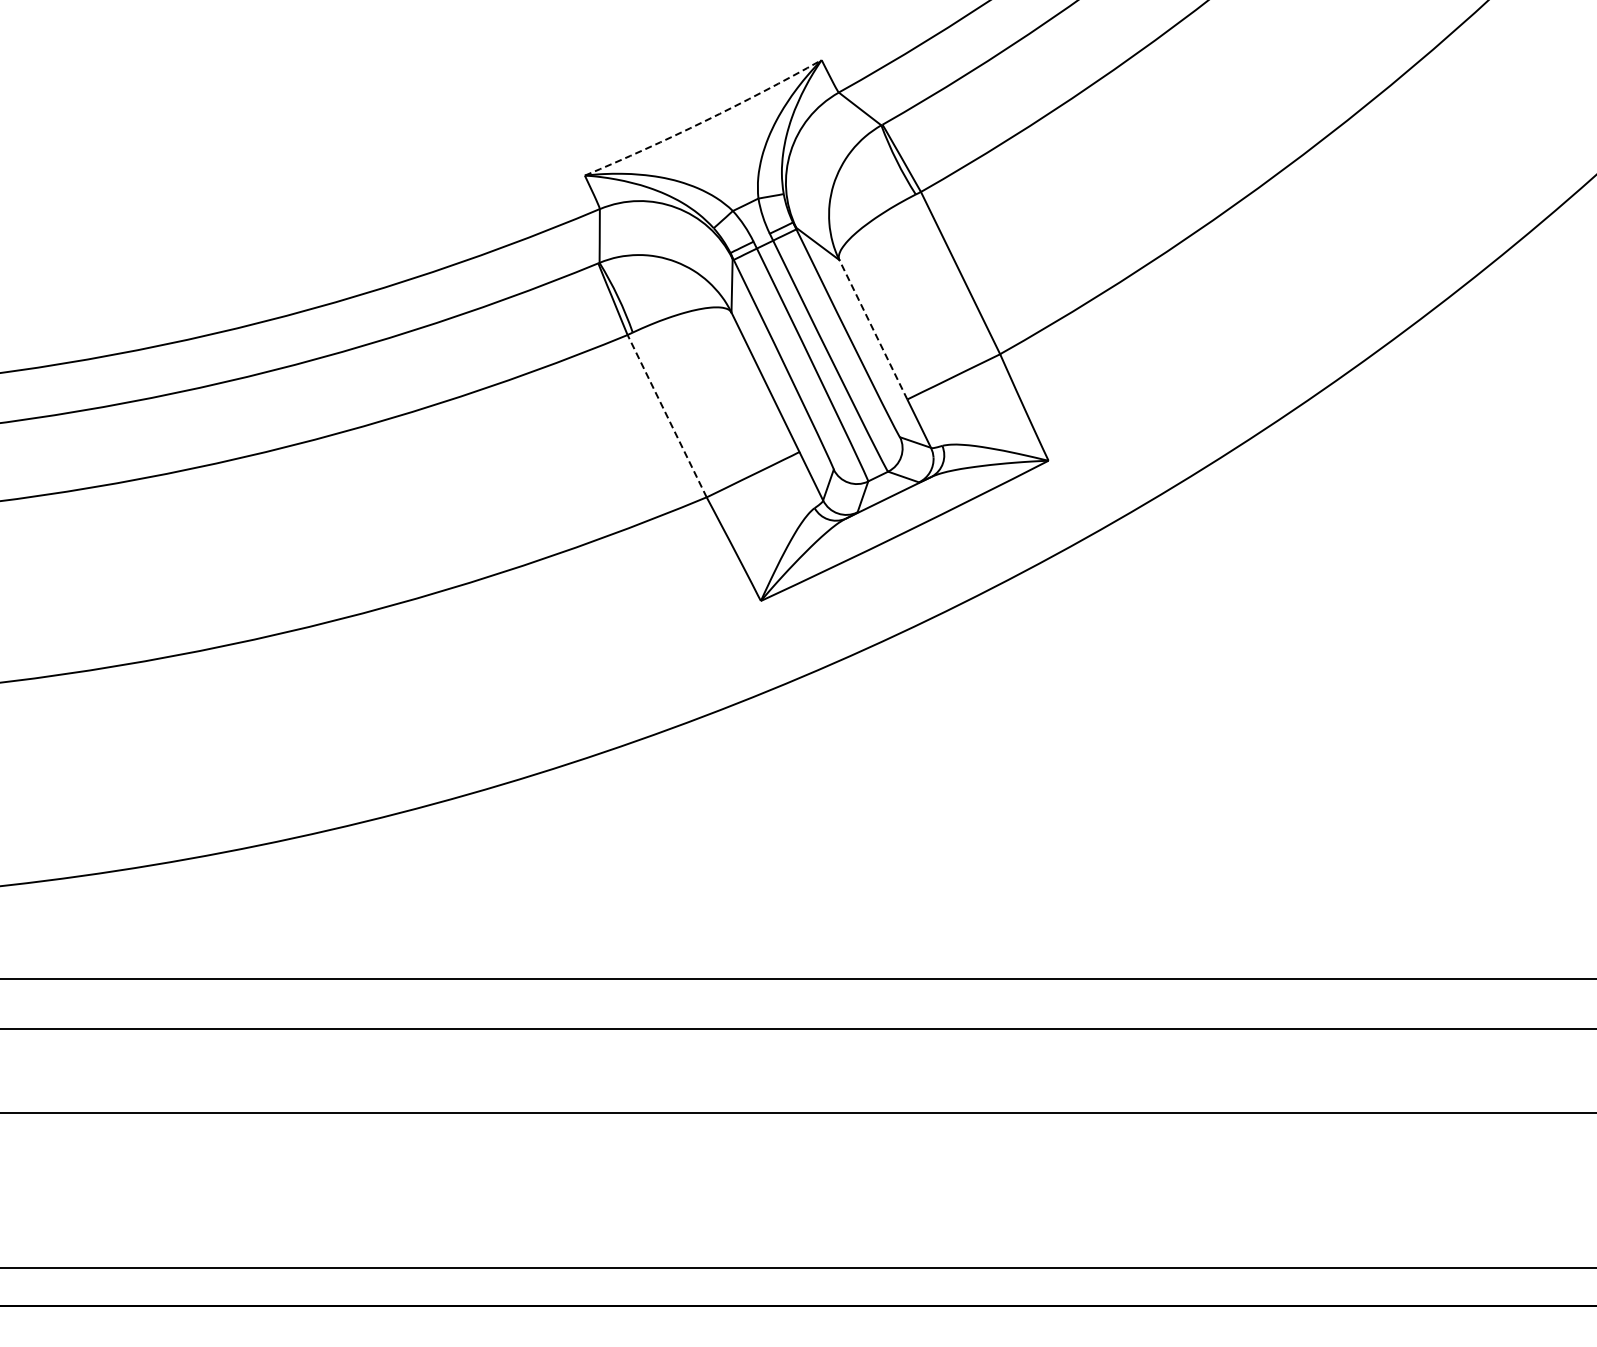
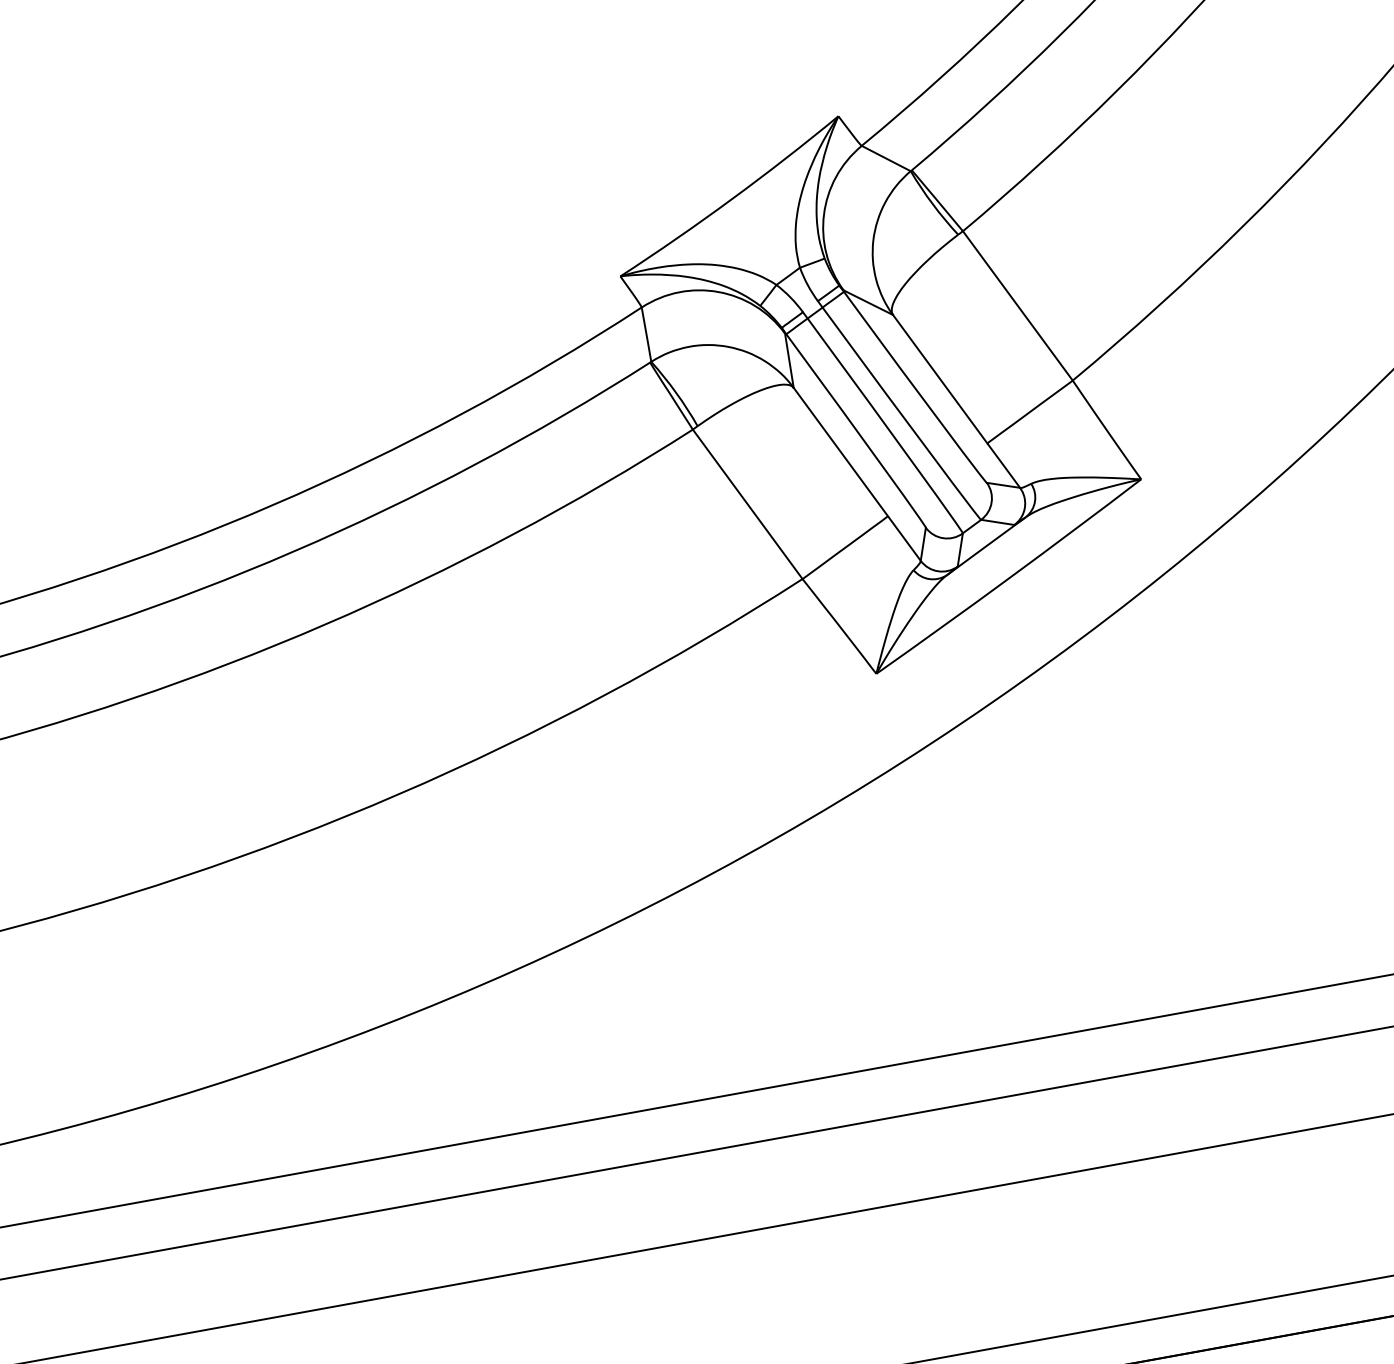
arc: (704, 121) -> (731, 199), dashed -> solid
line: (873, 329) -> (940, 378), dashed -> solid
line: (666, 415) -> (746, 503), dashed -> solid

